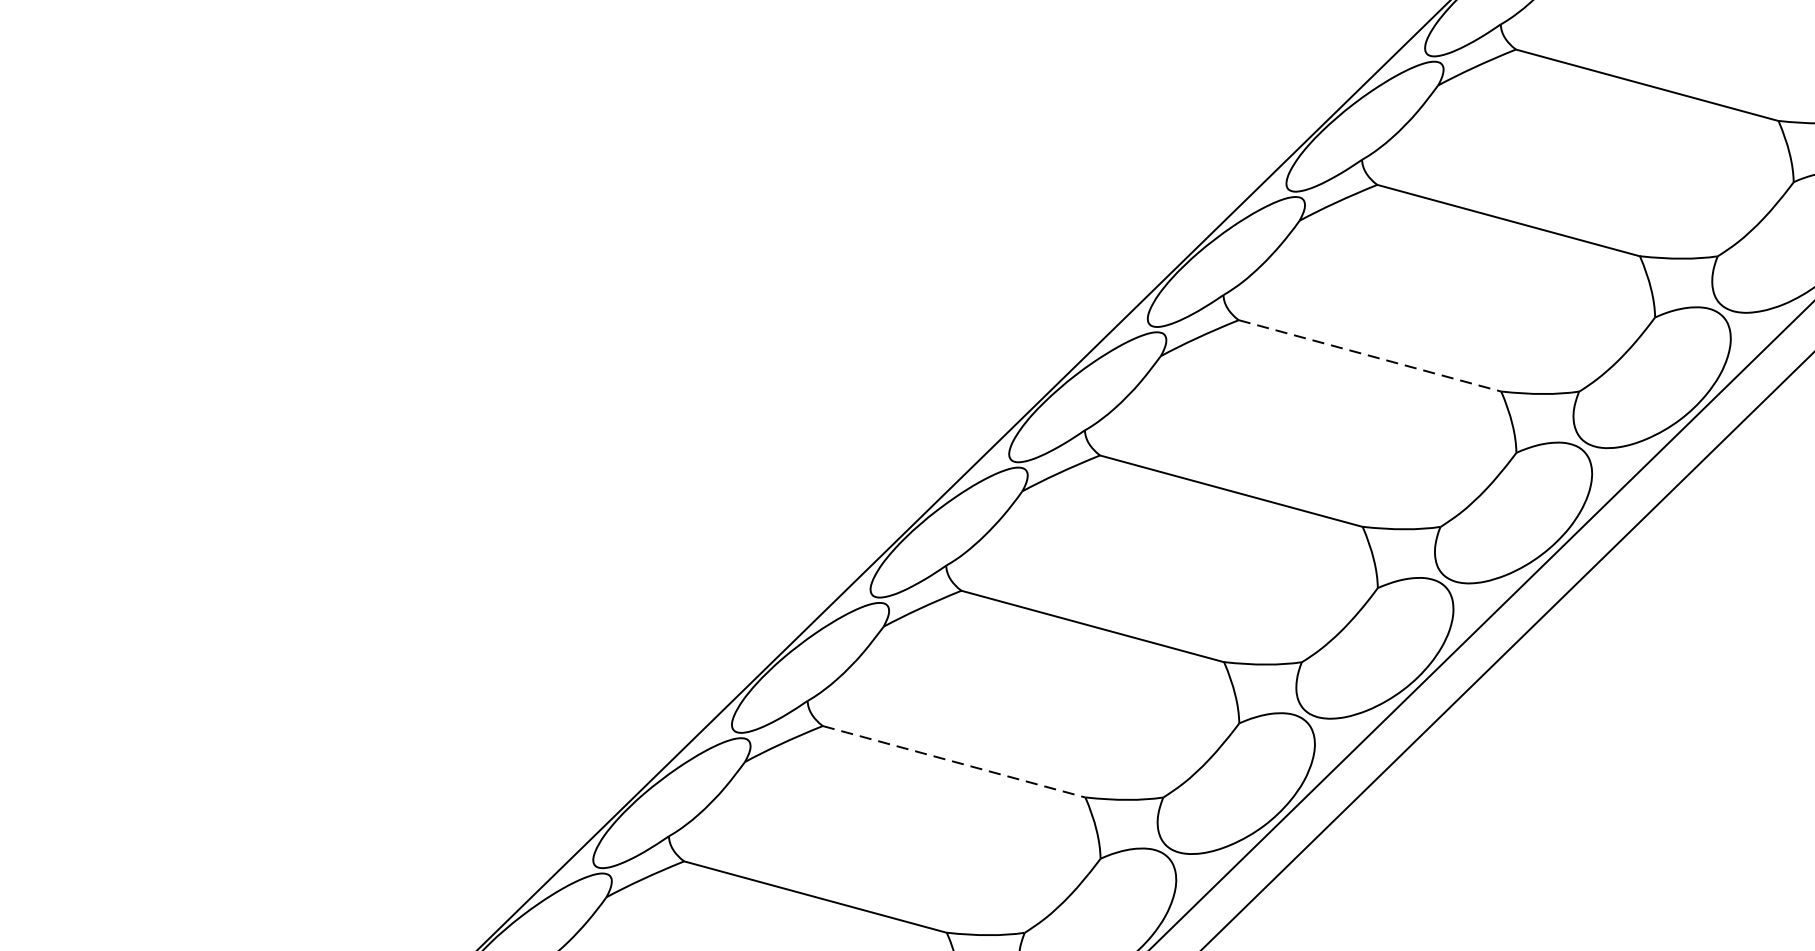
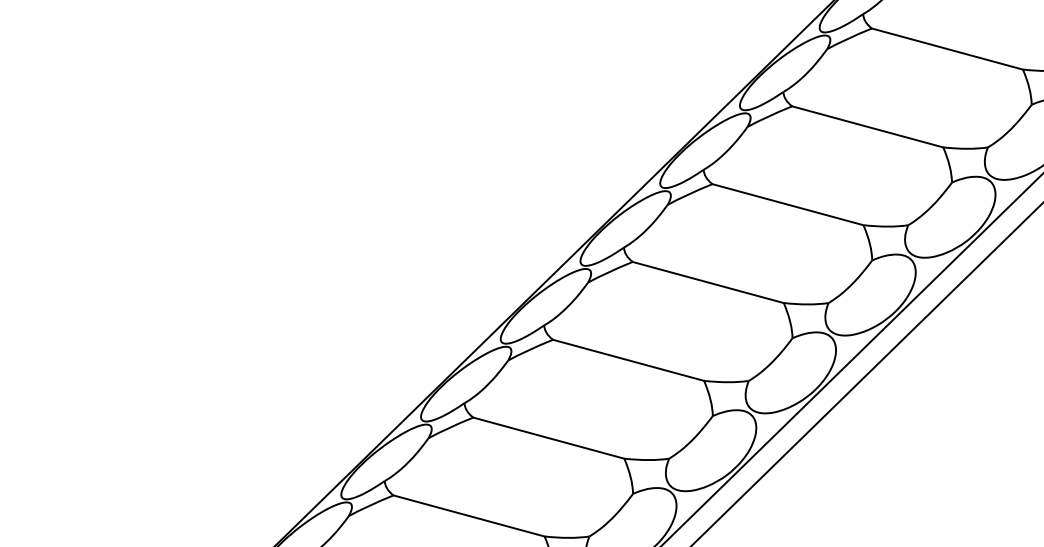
line: (1370, 355) -> (788, 204), dashed -> solid
line: (955, 762) -> (549, 438), dashed -> solid

